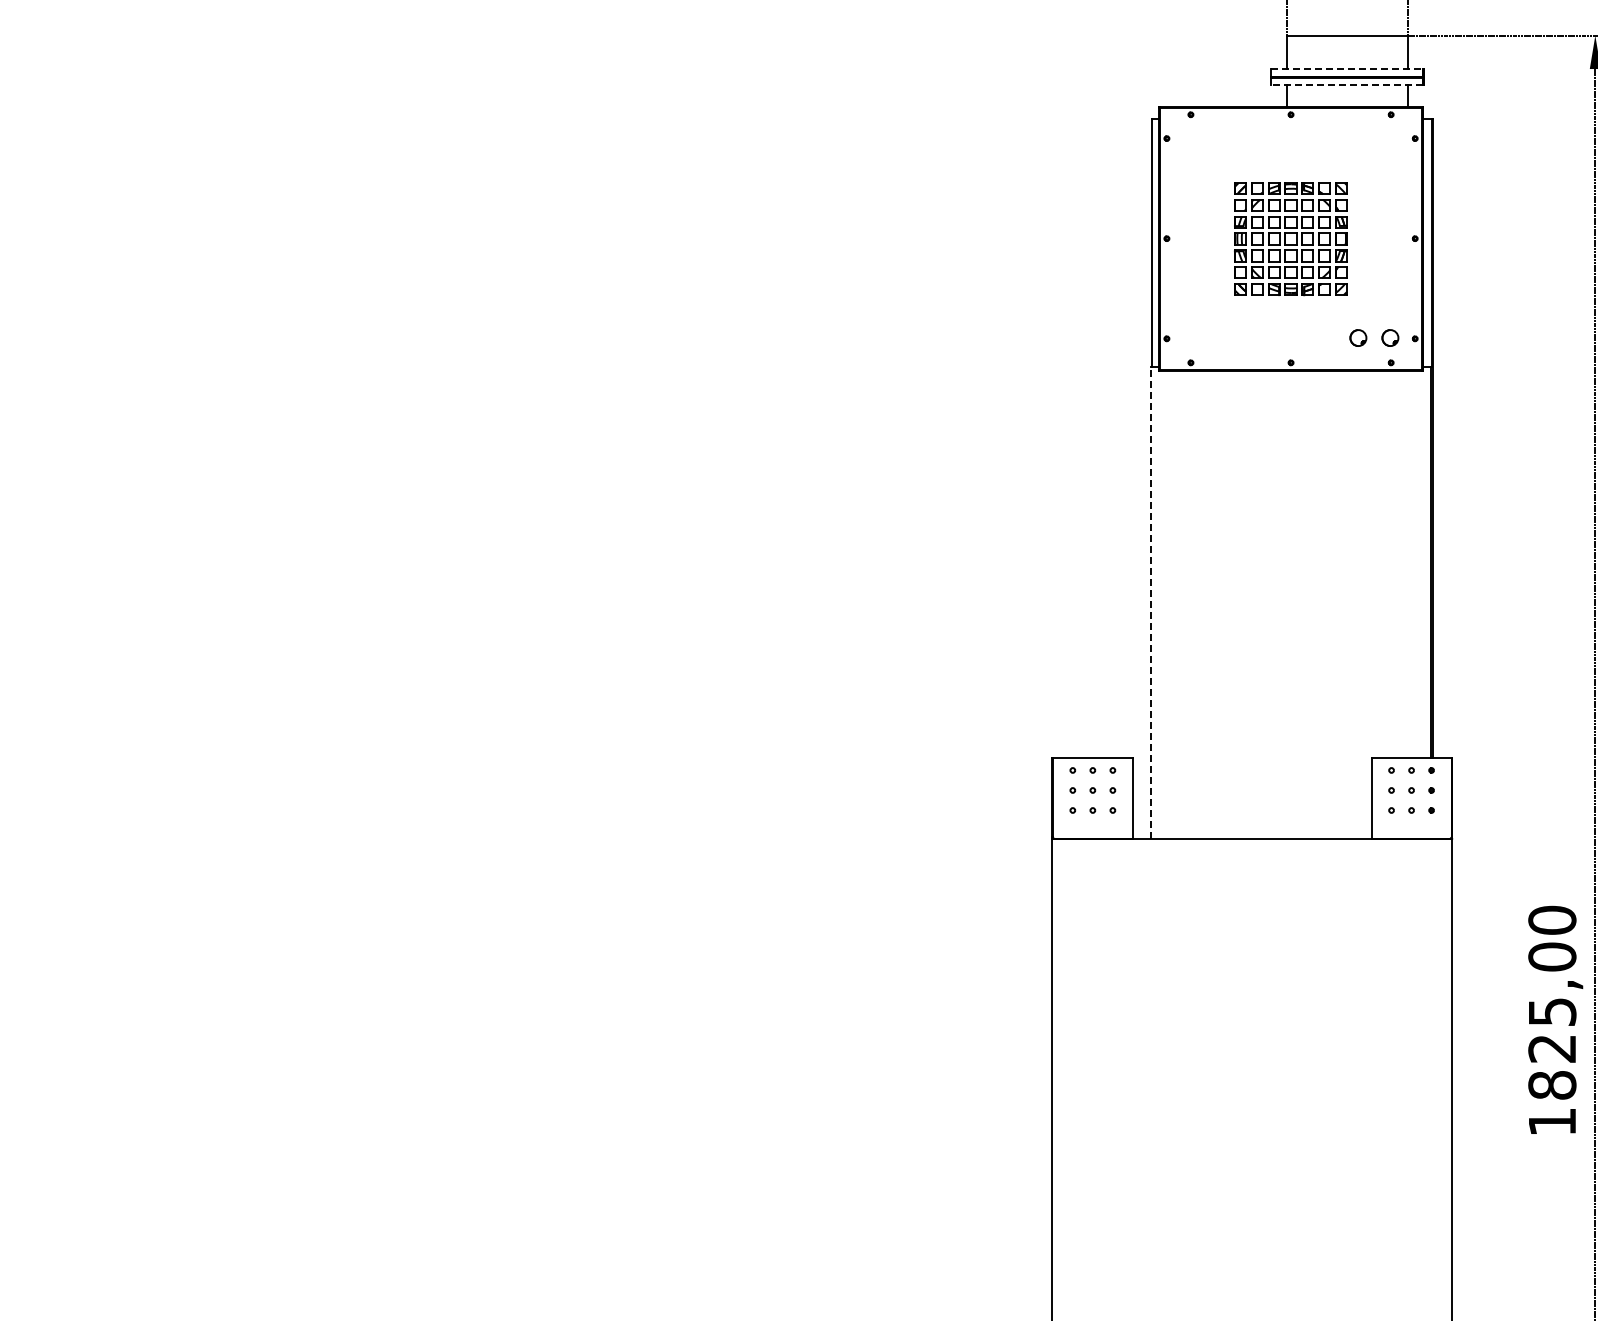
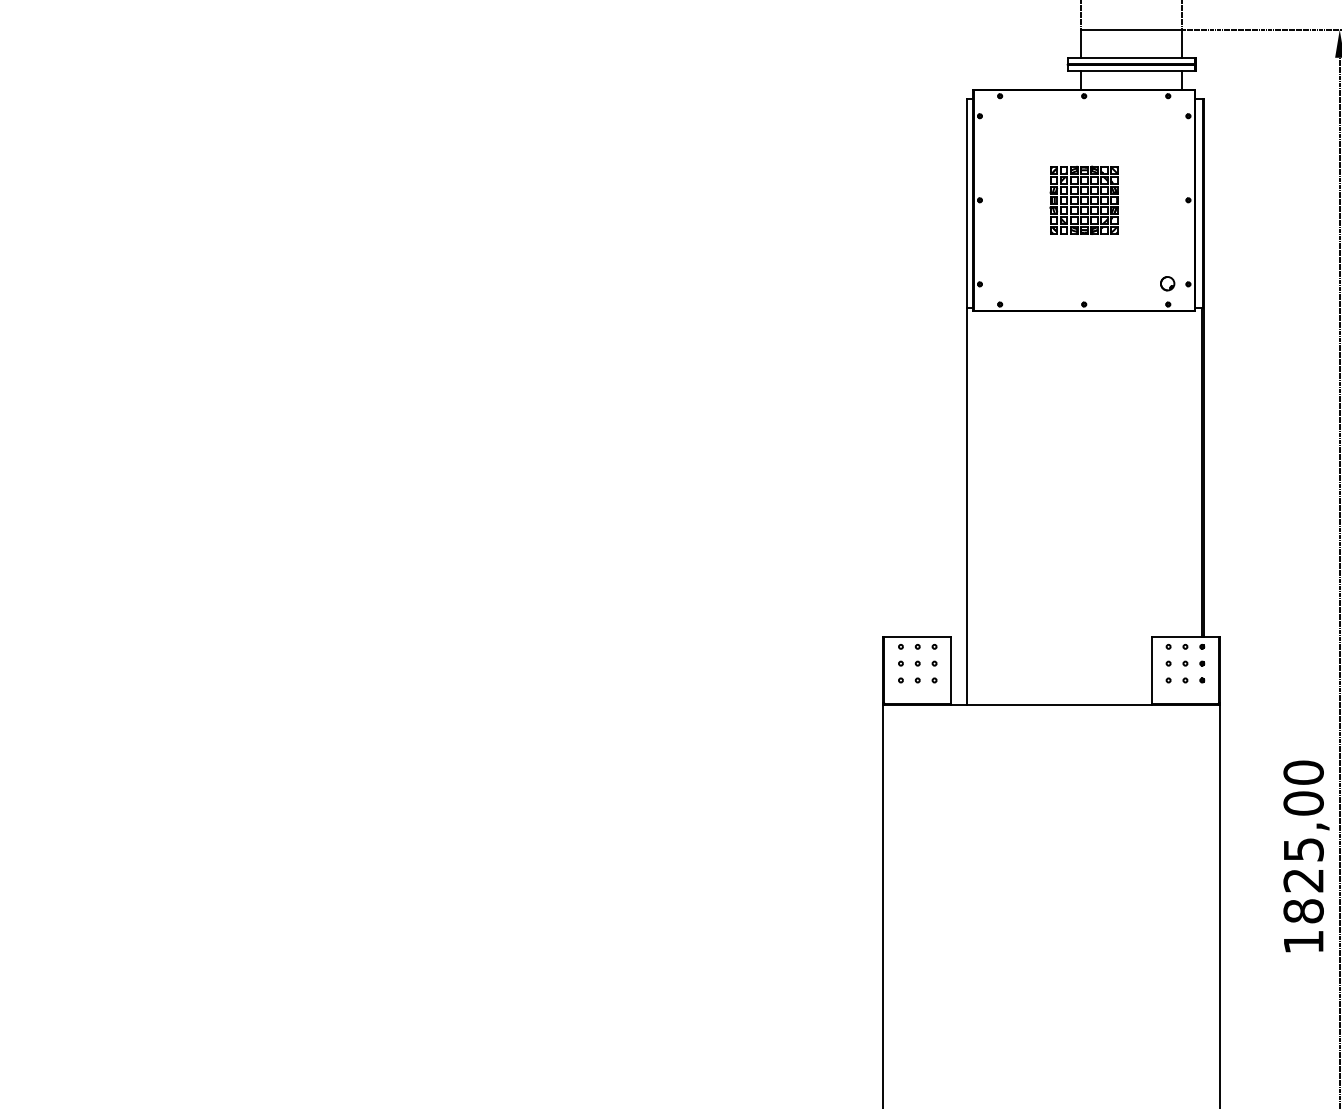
line: (1347, 69) -> (1131, 58), dashed -> solid
line: (1346, 85) -> (1130, 71), dashed -> solid
part: (1291, 238) -> (1084, 200), size x0.71
part: (1358, 337) -> (1140, 283), removed
line: (1151, 602) -> (967, 505), dashed -> solid

